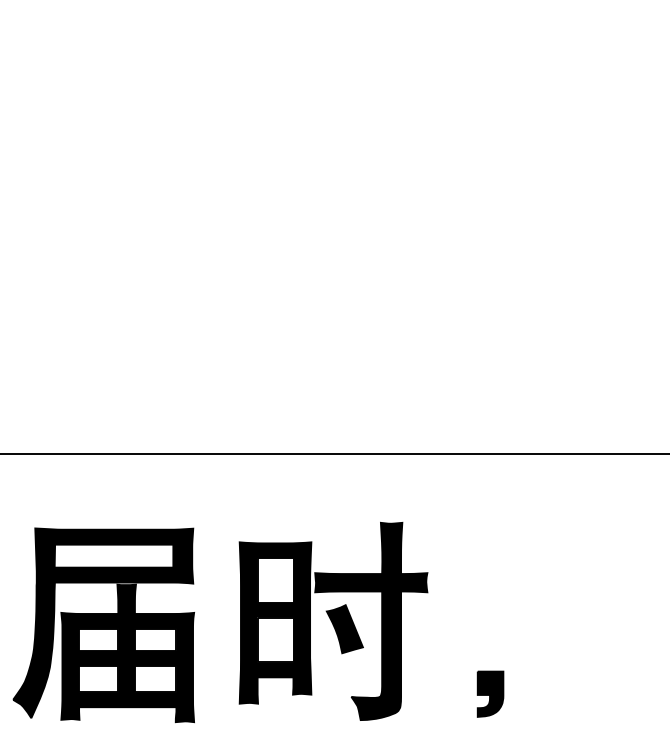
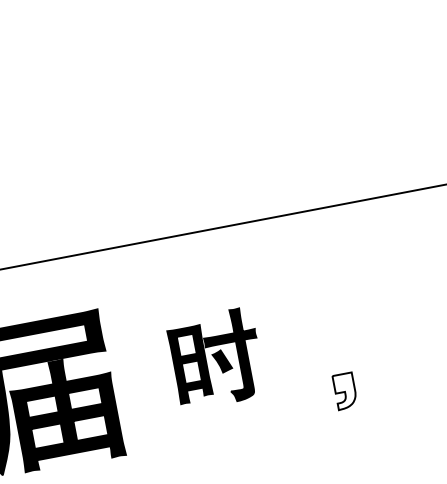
part: (333, 620) -> (216, 358), size x0.6
fill: (490, 693) -> (345, 390), removed

